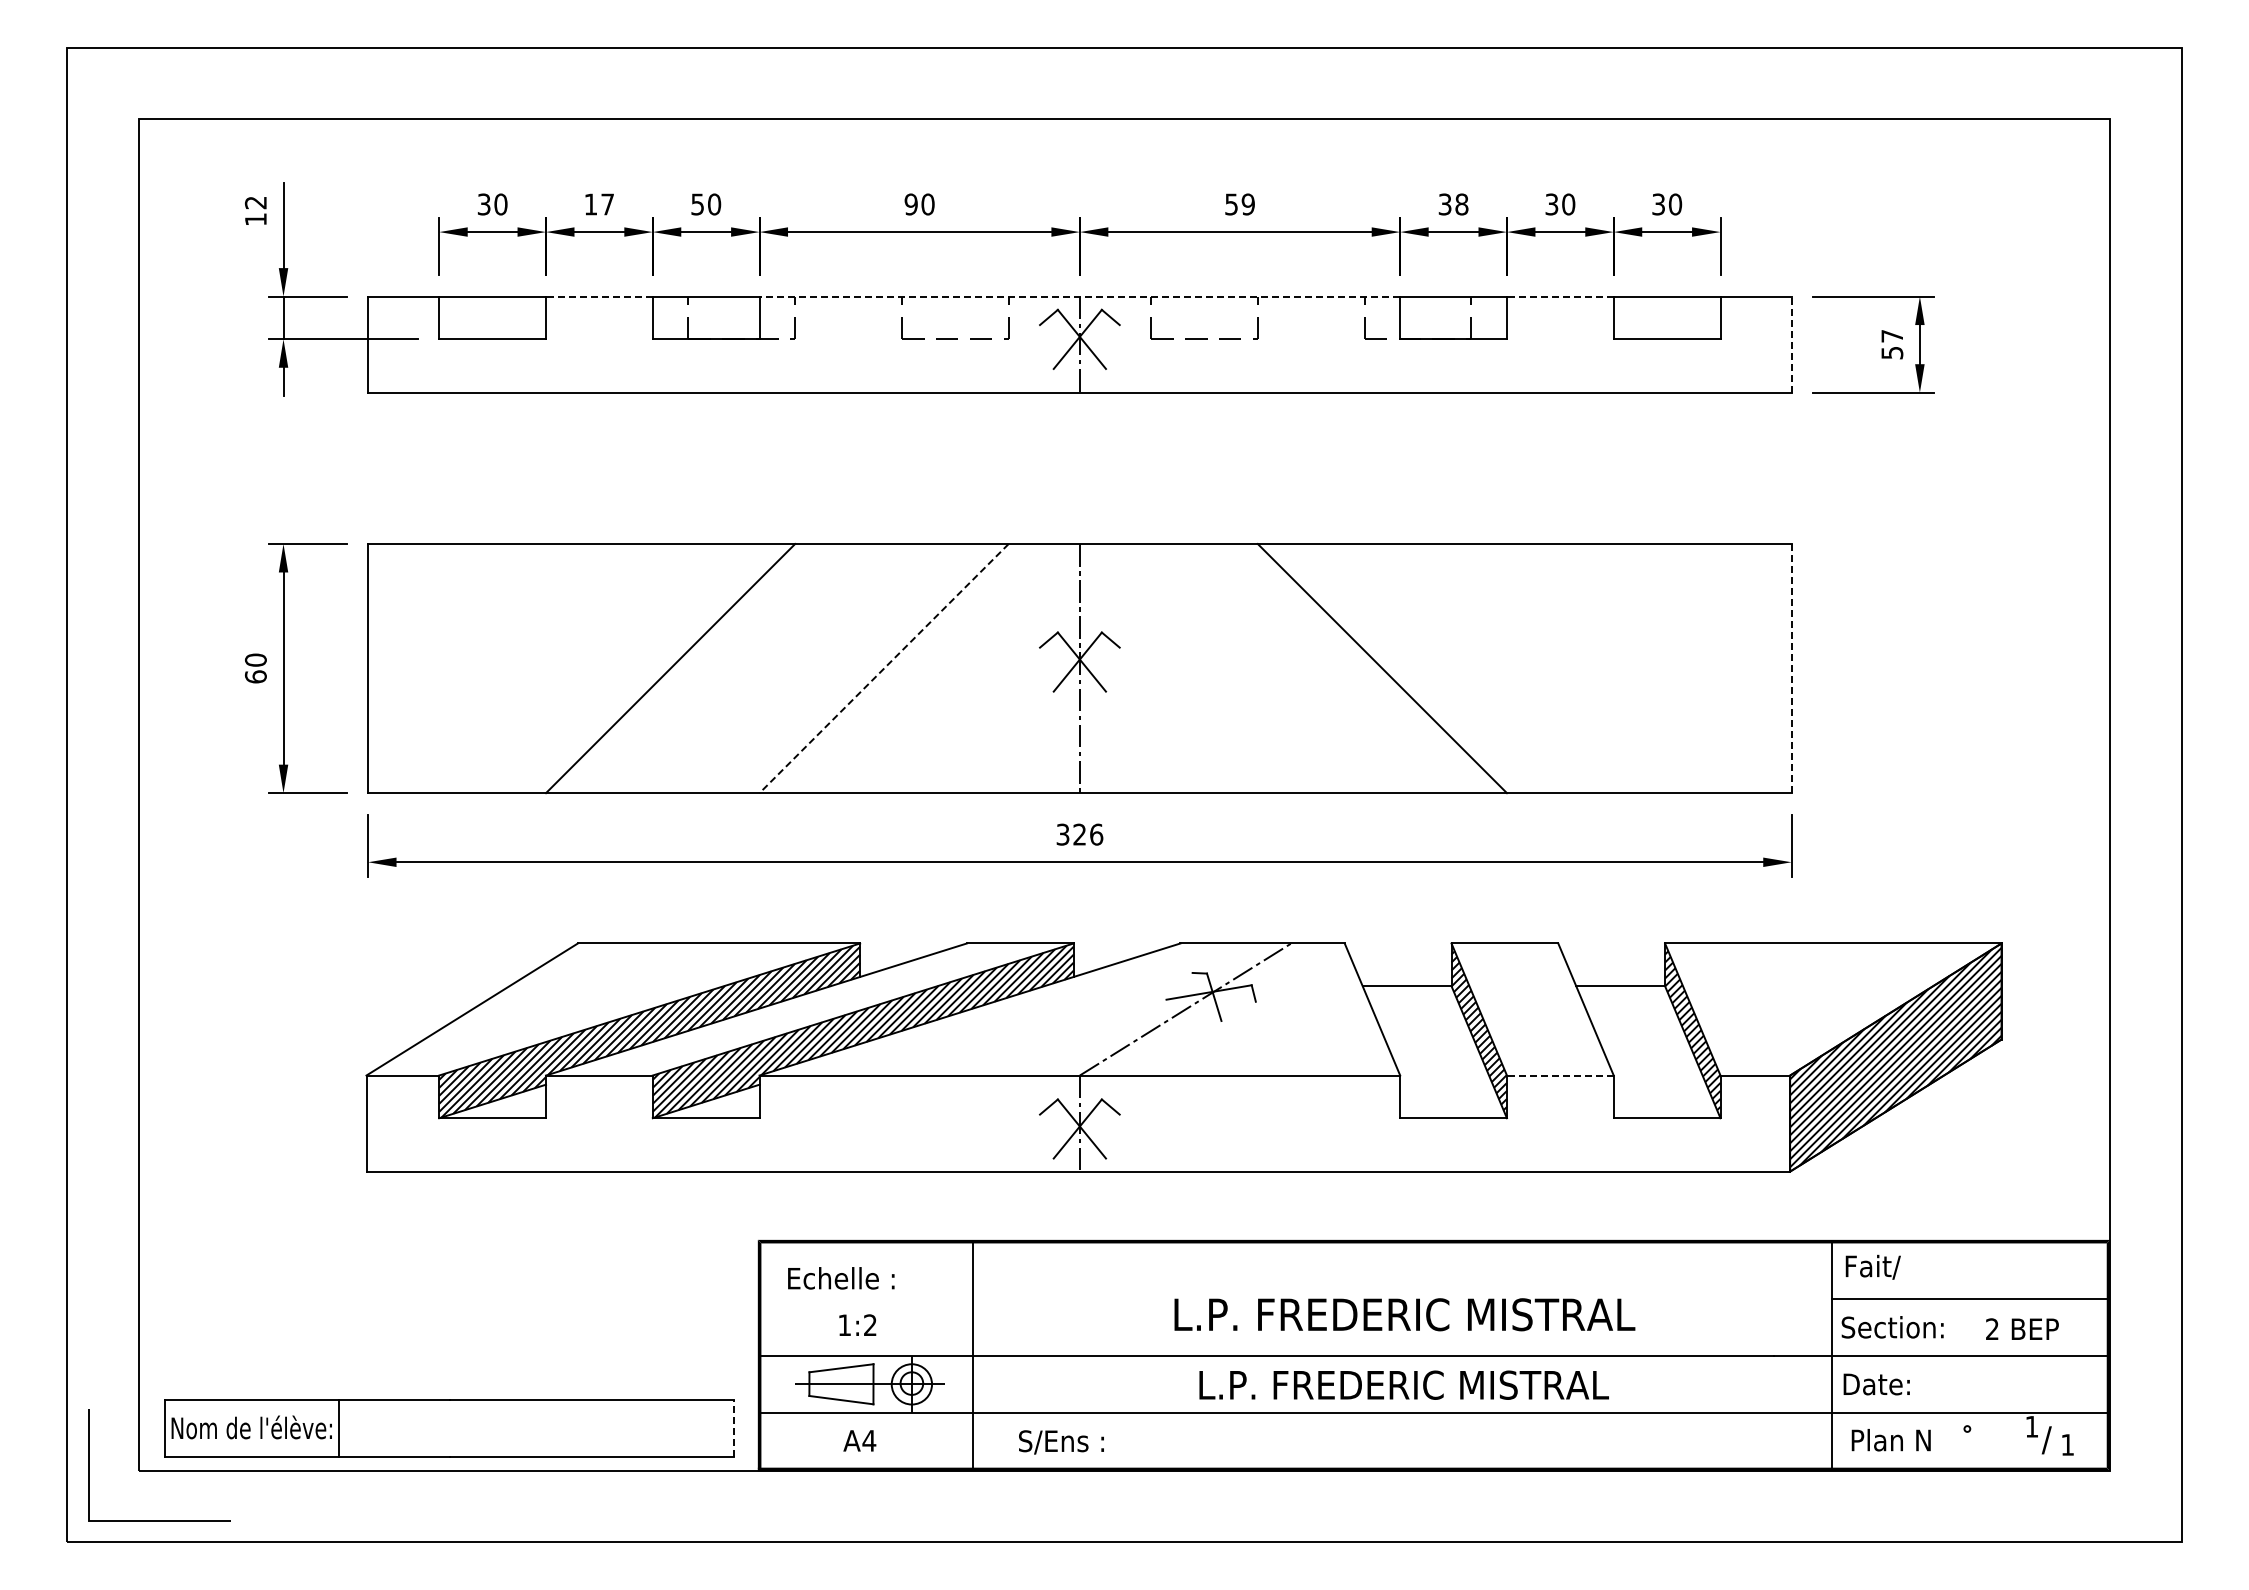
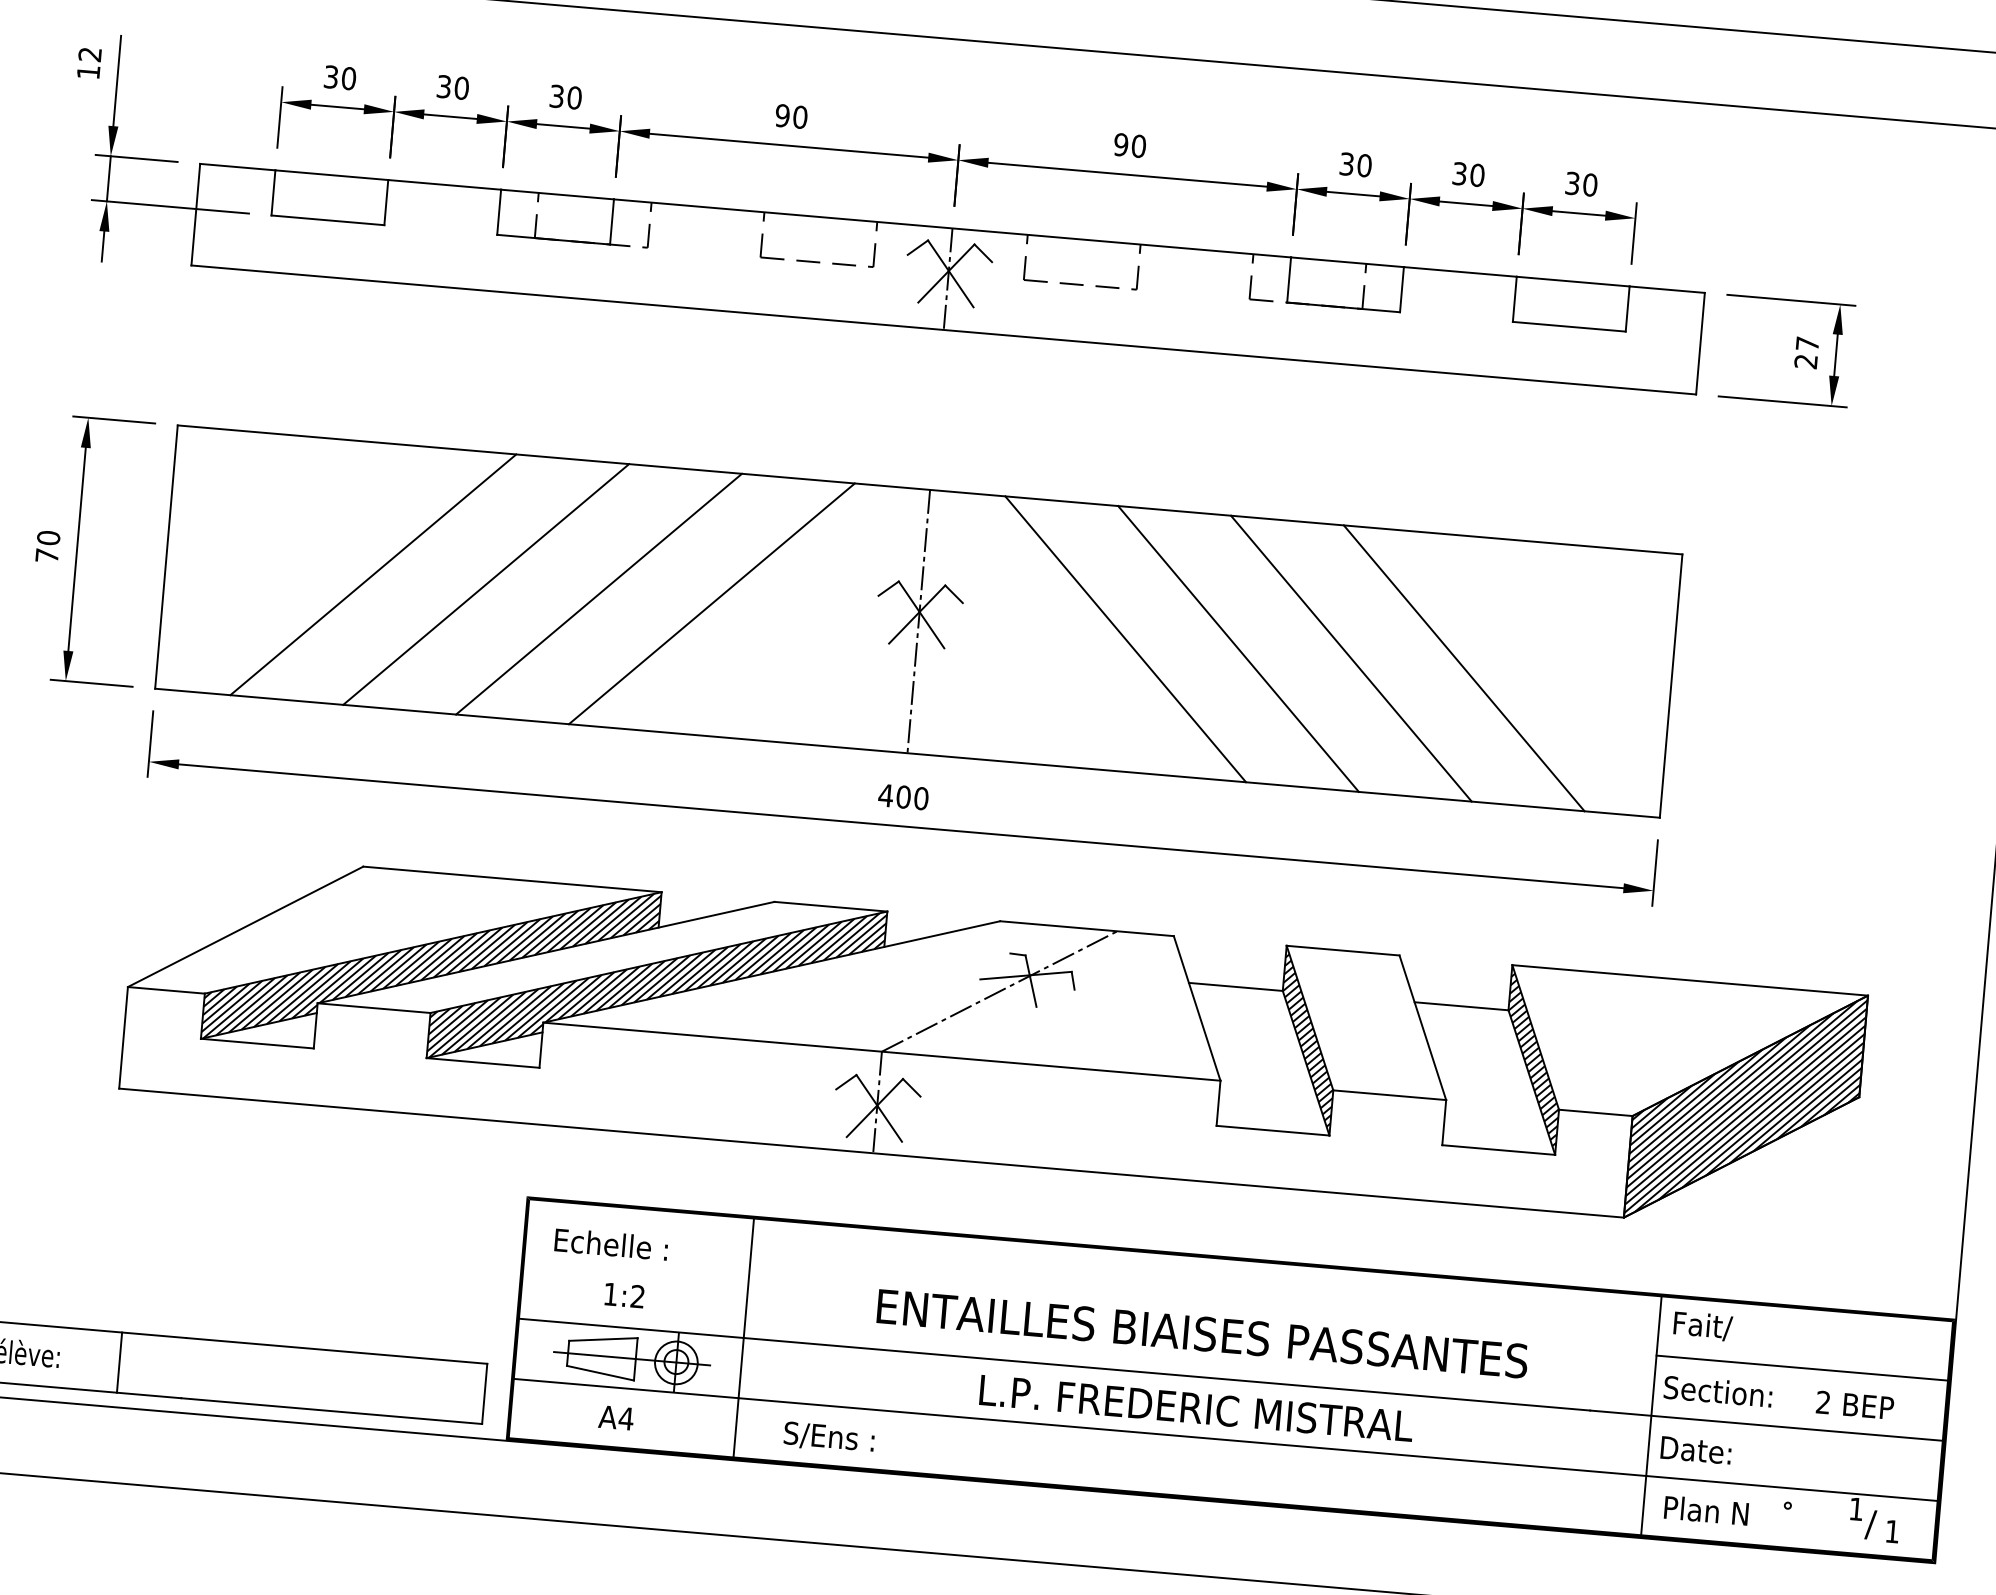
text: (697, 203) -> (556, 95), 50 -> 30
text: (599, 204) -> (453, 87), 17 -> 30
text: (1239, 204) -> (1129, 145), 59 -> 90
text: (1461, 204) -> (1364, 165), 38 -> 30
line: (598, 296) -> (443, 184), dashed -> solid
line: (1079, 296) -> (952, 228), dashed -> solid
line: (1559, 296) -> (1459, 271), dashed -> solid
line: (1791, 344) -> (1700, 343), dashed -> solid
text: (1892, 353) -> (1806, 362), 57 -> 27
line: (563, 668) -> (373, 574), added
line: (776, 668) -> (598, 594), added
line: (883, 668) -> (711, 603), dashed -> solid
line: (1275, 668) -> (1125, 639), added
line: (1488, 668) -> (1350, 658), added
line: (1595, 668) -> (1463, 668), added
line: (1791, 668) -> (1670, 685), dashed -> solid
text: (255, 676) -> (46, 555), 60 -> 70
text: (1079, 834) -> (903, 796), 326 -> 400
line: (1559, 1075) -> (1388, 1095), dashed -> solid
text: (1403, 1314) -> (1202, 1333), L.P. FREDERIC MISTRAL -> ENTAILLES BIAISES PASSANTES
line: (338, 1428) -> (119, 1362), moved
line: (734, 1428) -> (484, 1393), dashed -> solid

